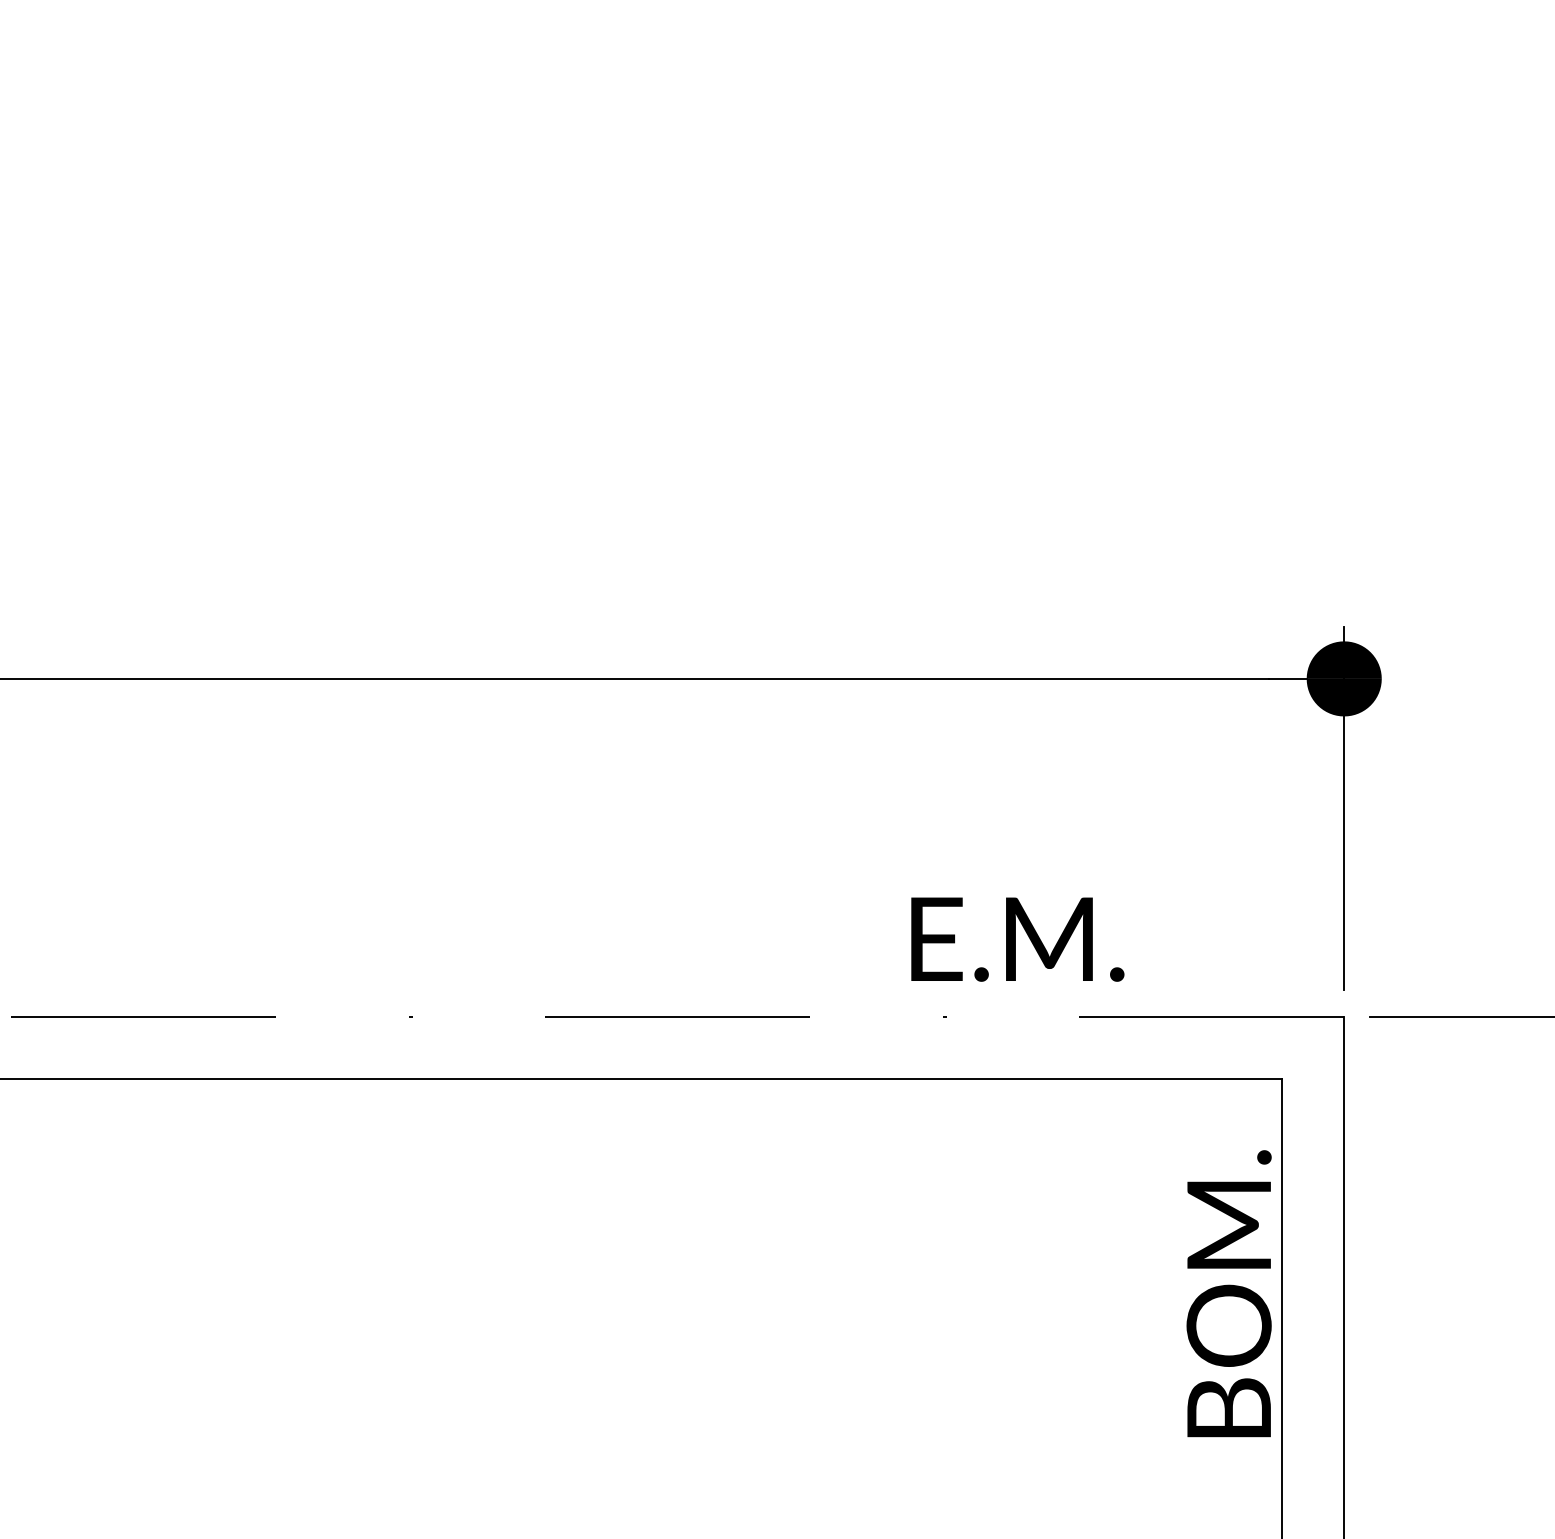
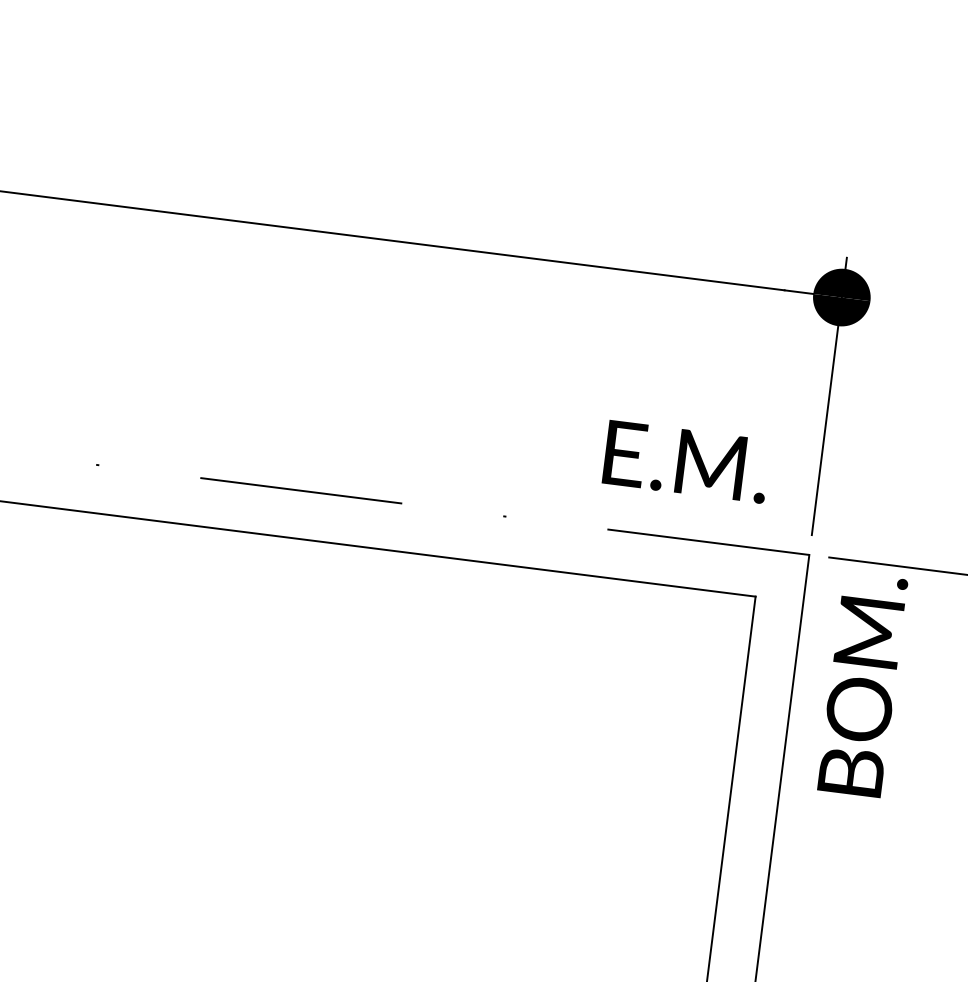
text: (1017, 939) -> (686, 461), moved
text: (1228, 1293) -> (862, 684), moved

